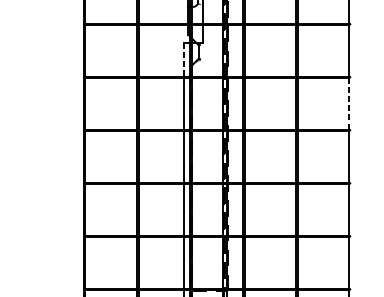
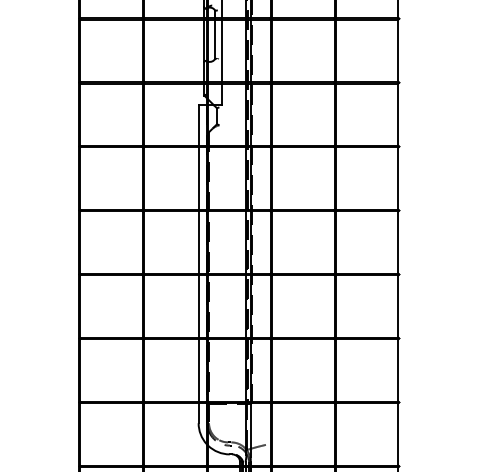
line: (183, 59) -> (198, 125), dashed -> solid
line: (349, 104) -> (398, 179), dashed -> solid

